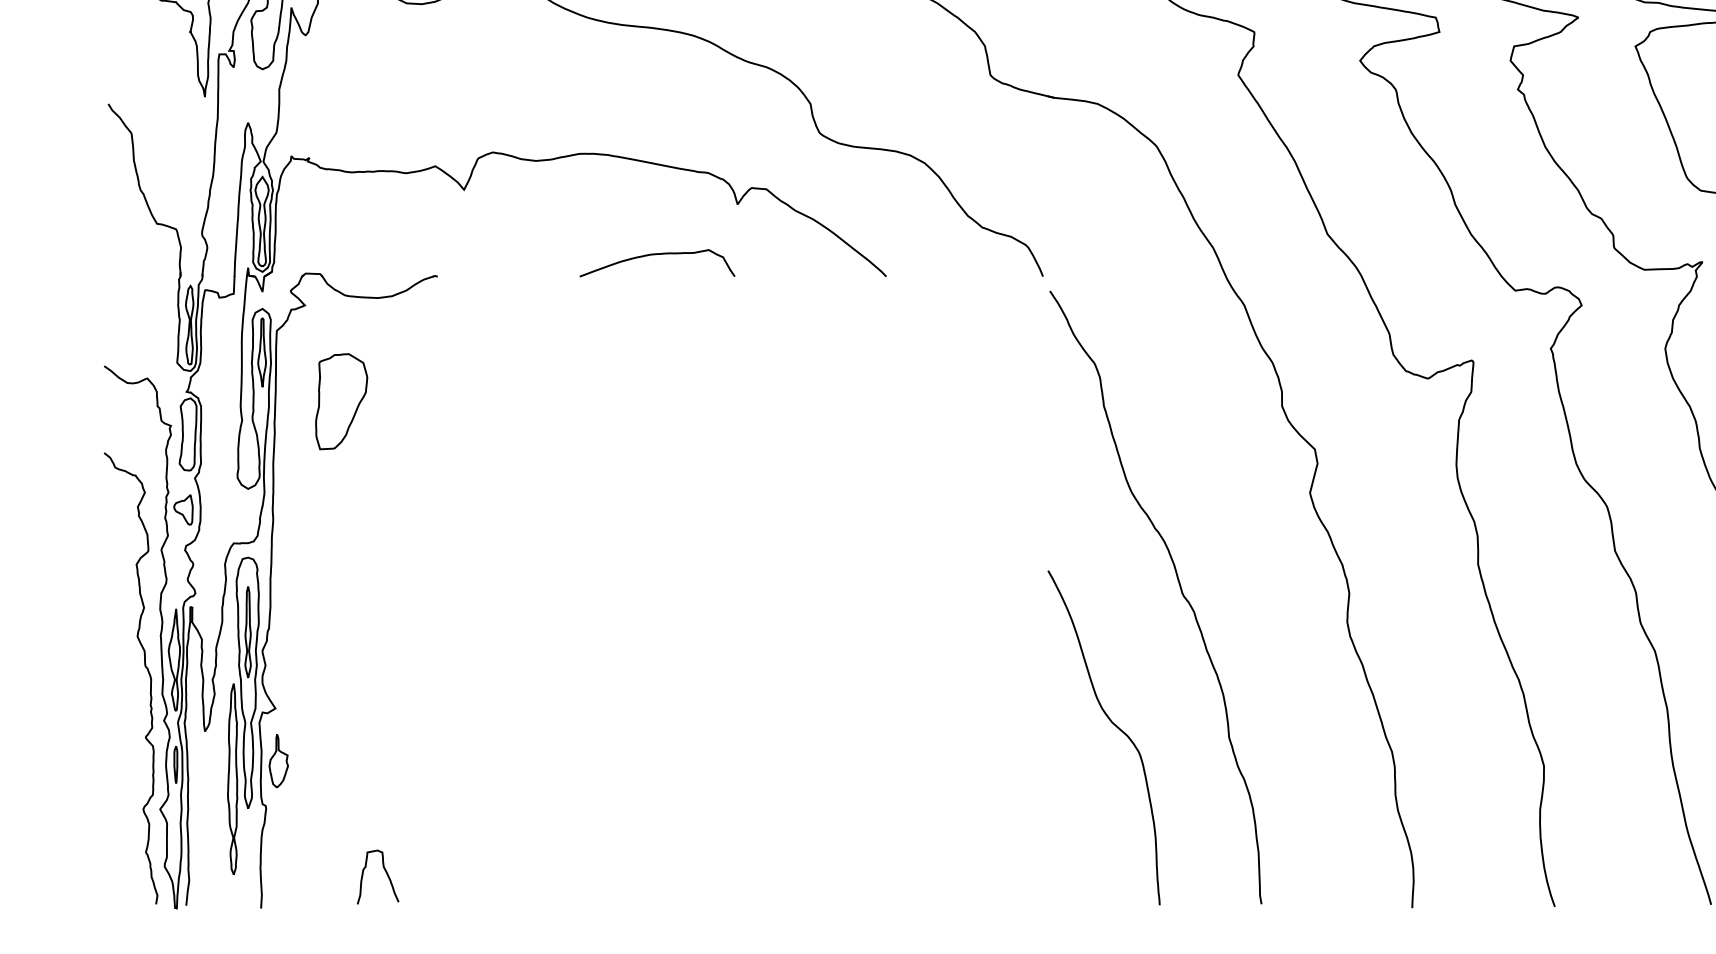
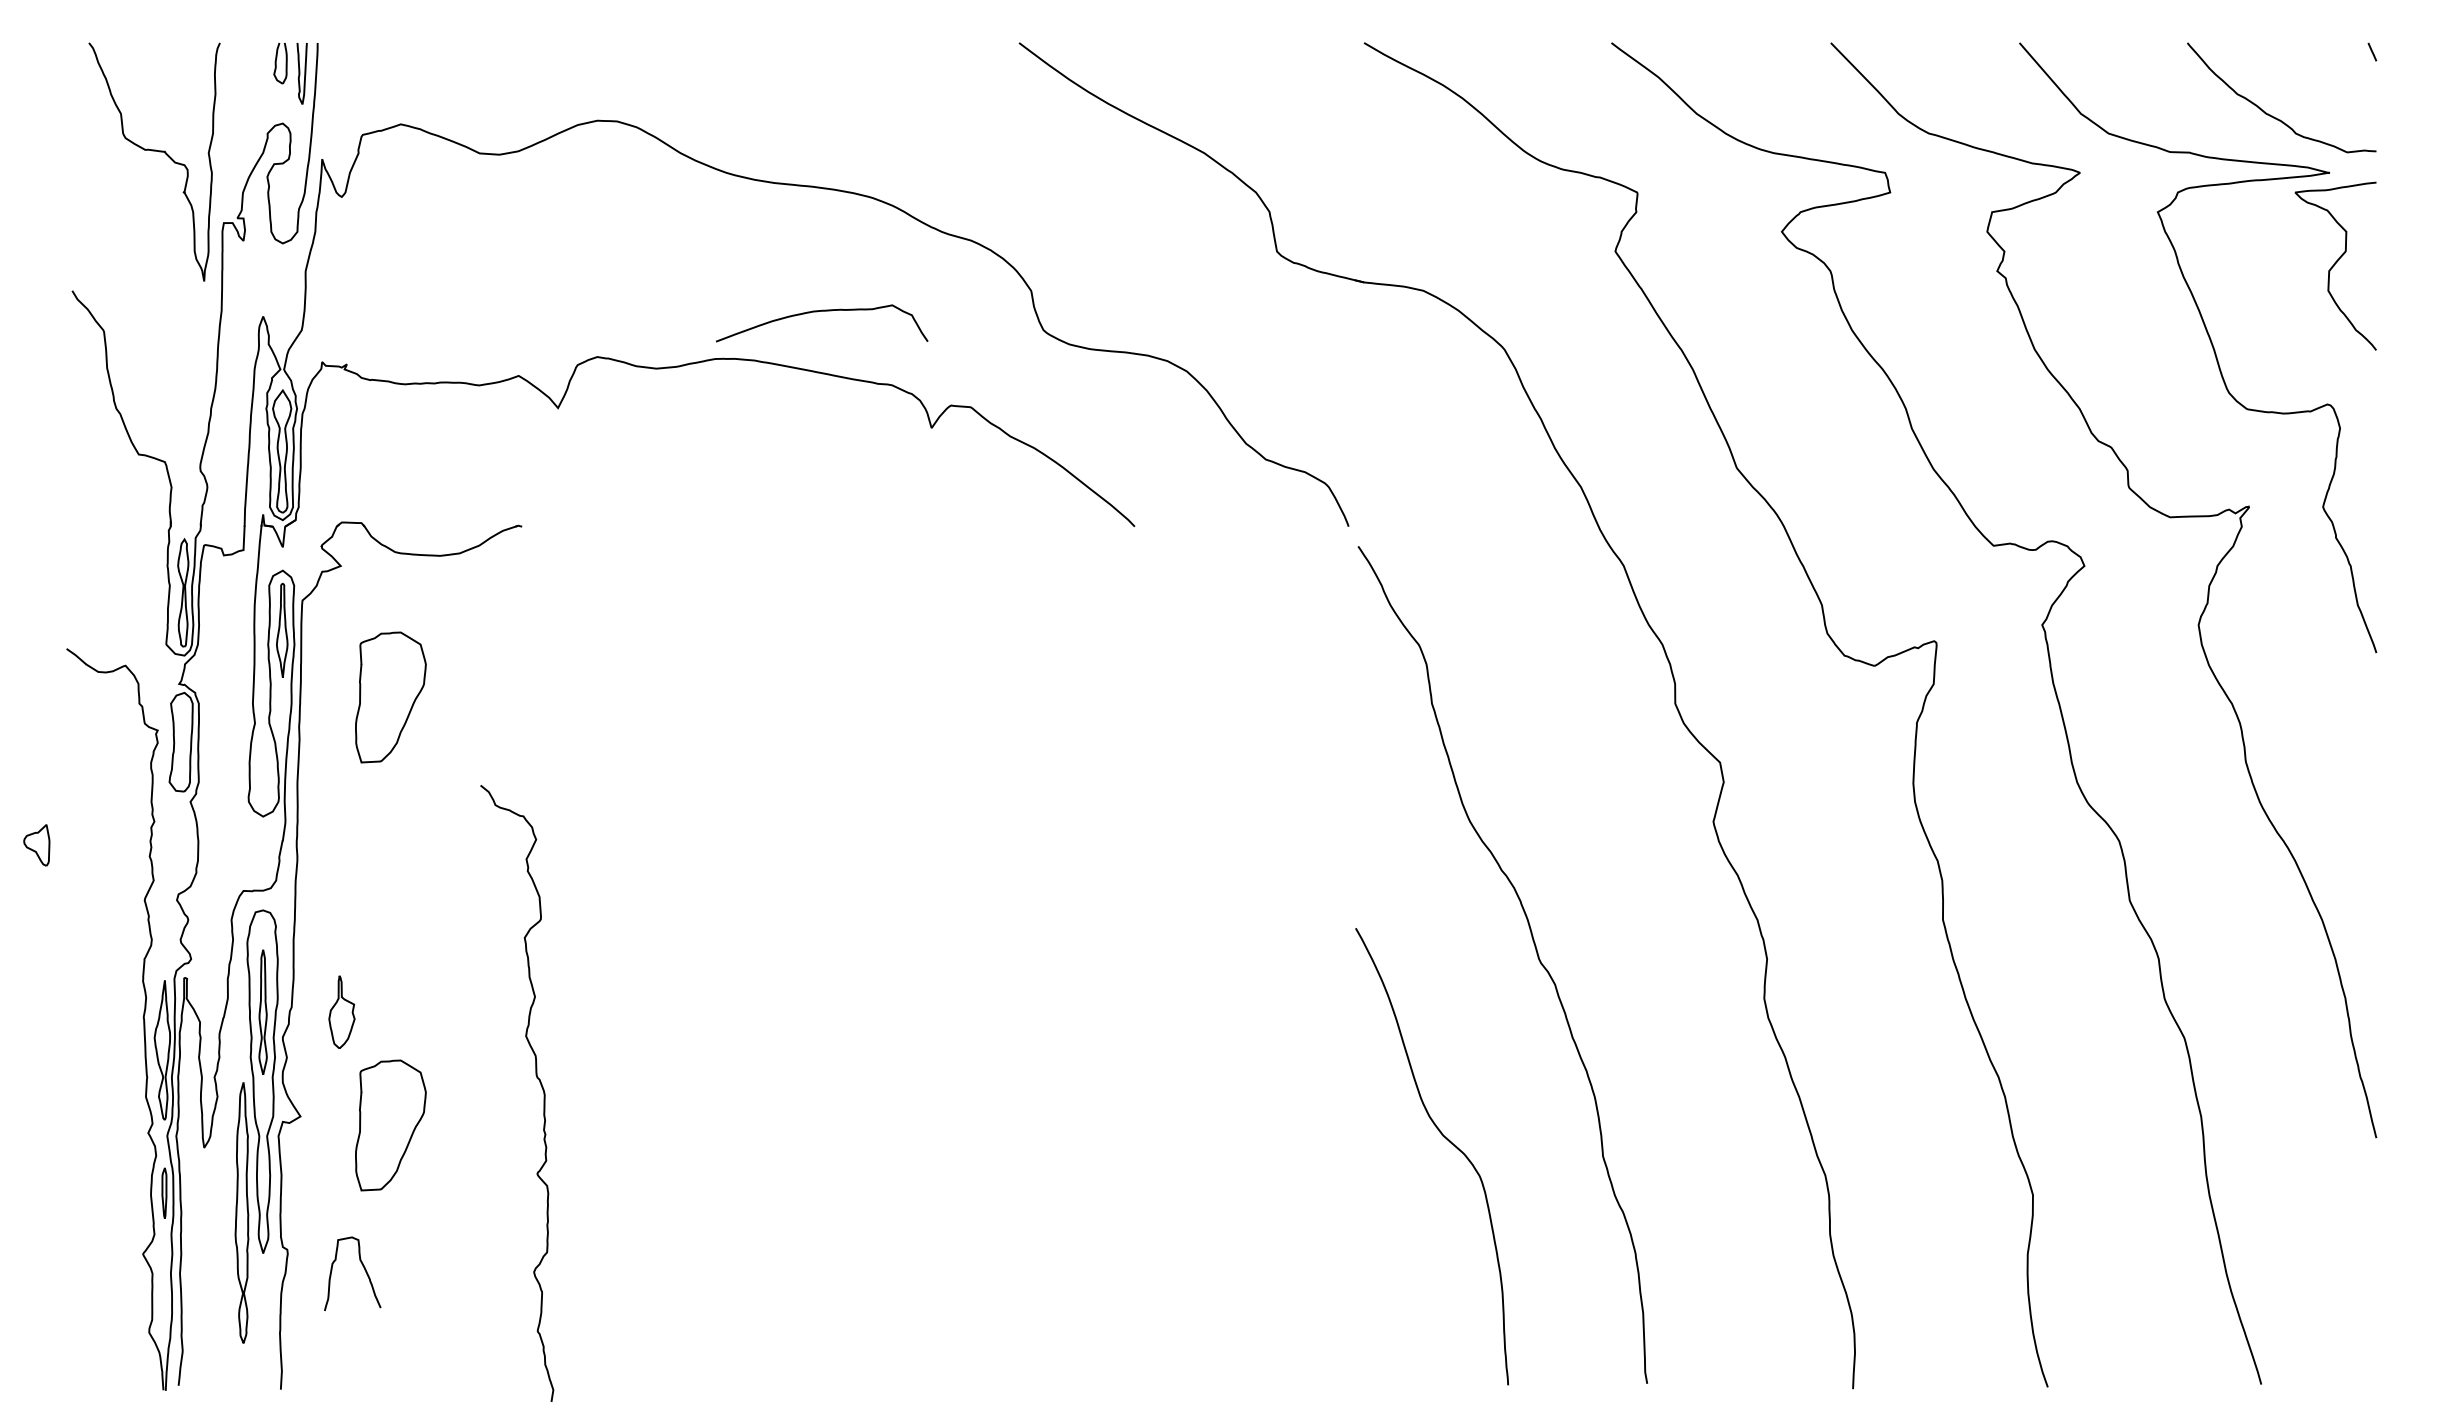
curve: (657, 254) -> (822, 311), moved
part: (183, 510) -> (36, 845), moved
curve: (148, 672) -> (540, 1085), moved
part: (341, 715) -> (390, 1125), added
part: (278, 760) -> (341, 1011), moved
curve: (386, 873) -> (363, 1268), moved

